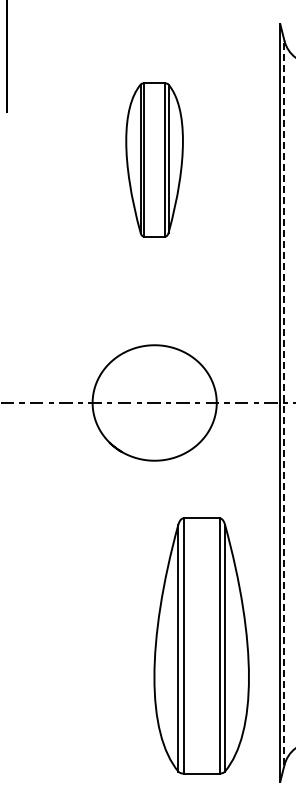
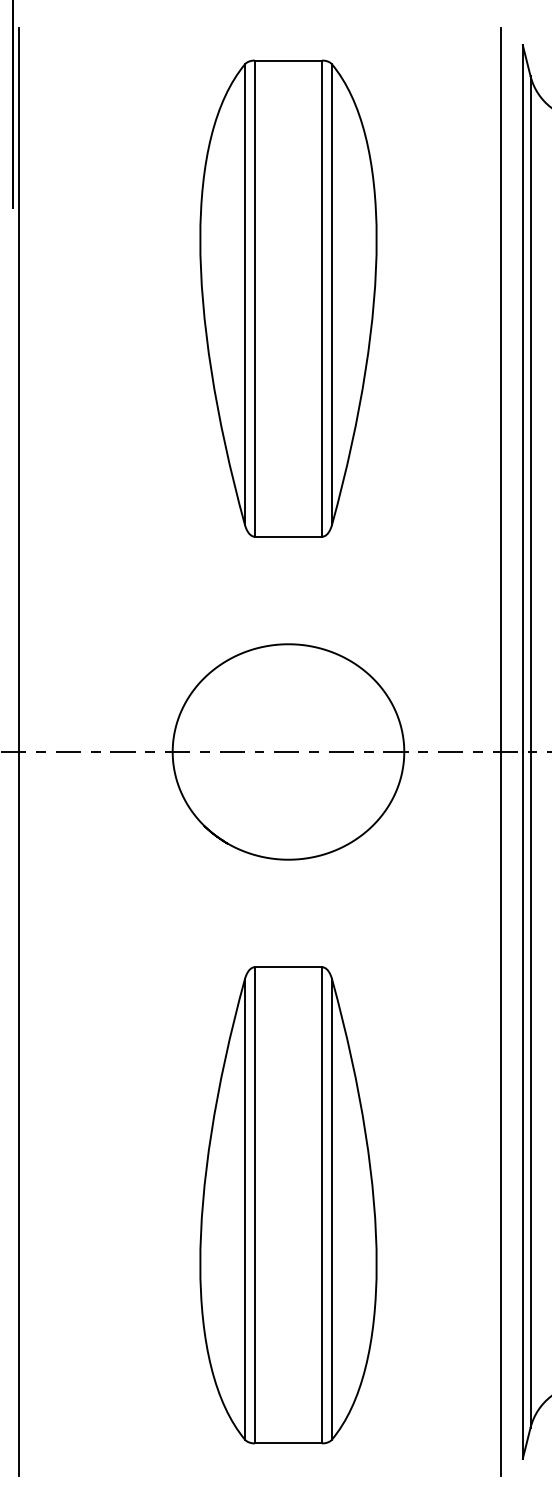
part: (154, 159) -> (288, 297), size x1.67
line: (10, 402) -> (19, 751), added
line: (268, 402) -> (500, 751), added
line: (284, 402) -> (530, 751), dashed -> solid
part: (201, 645) -> (288, 1204), moved

